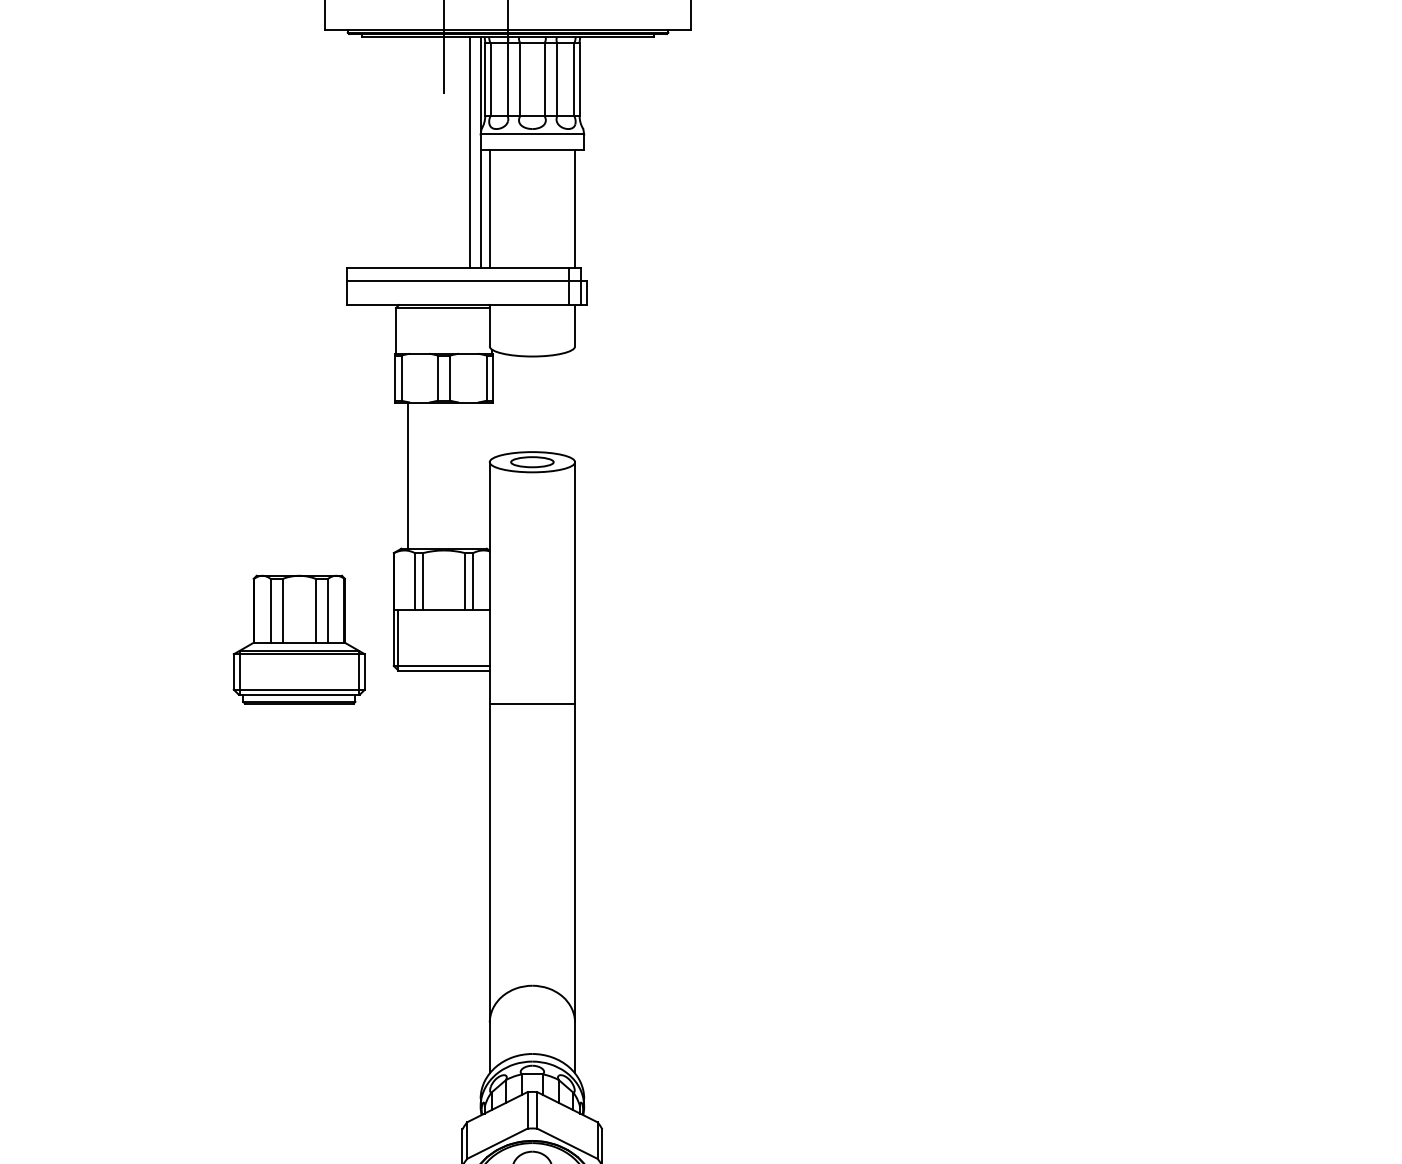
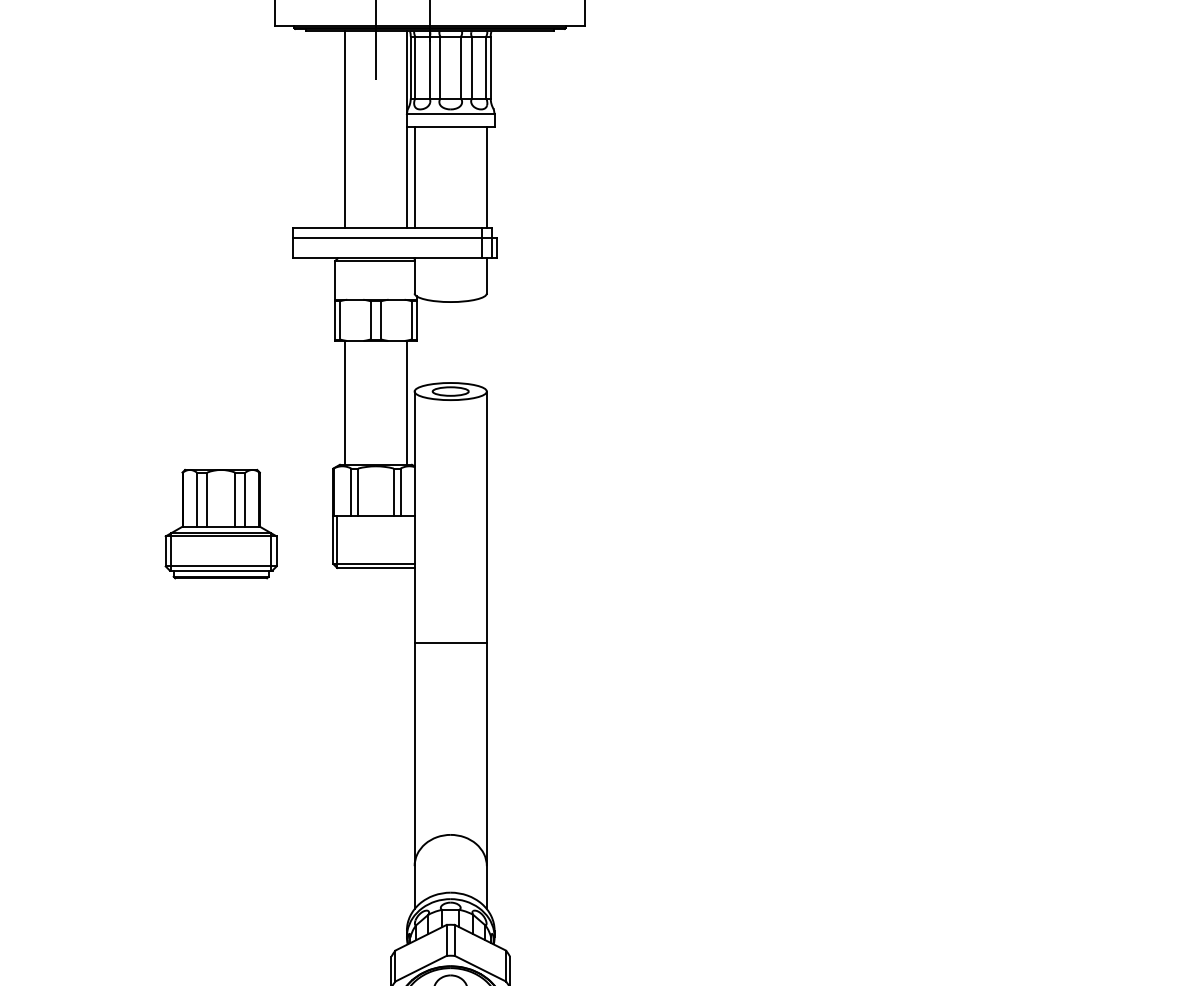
line: (469, 152) -> (344, 129), moved
line: (480, 475) -> (406, 402), added
part: (298, 639) -> (220, 523), moved
line: (532, 703) -> (450, 642), moved

